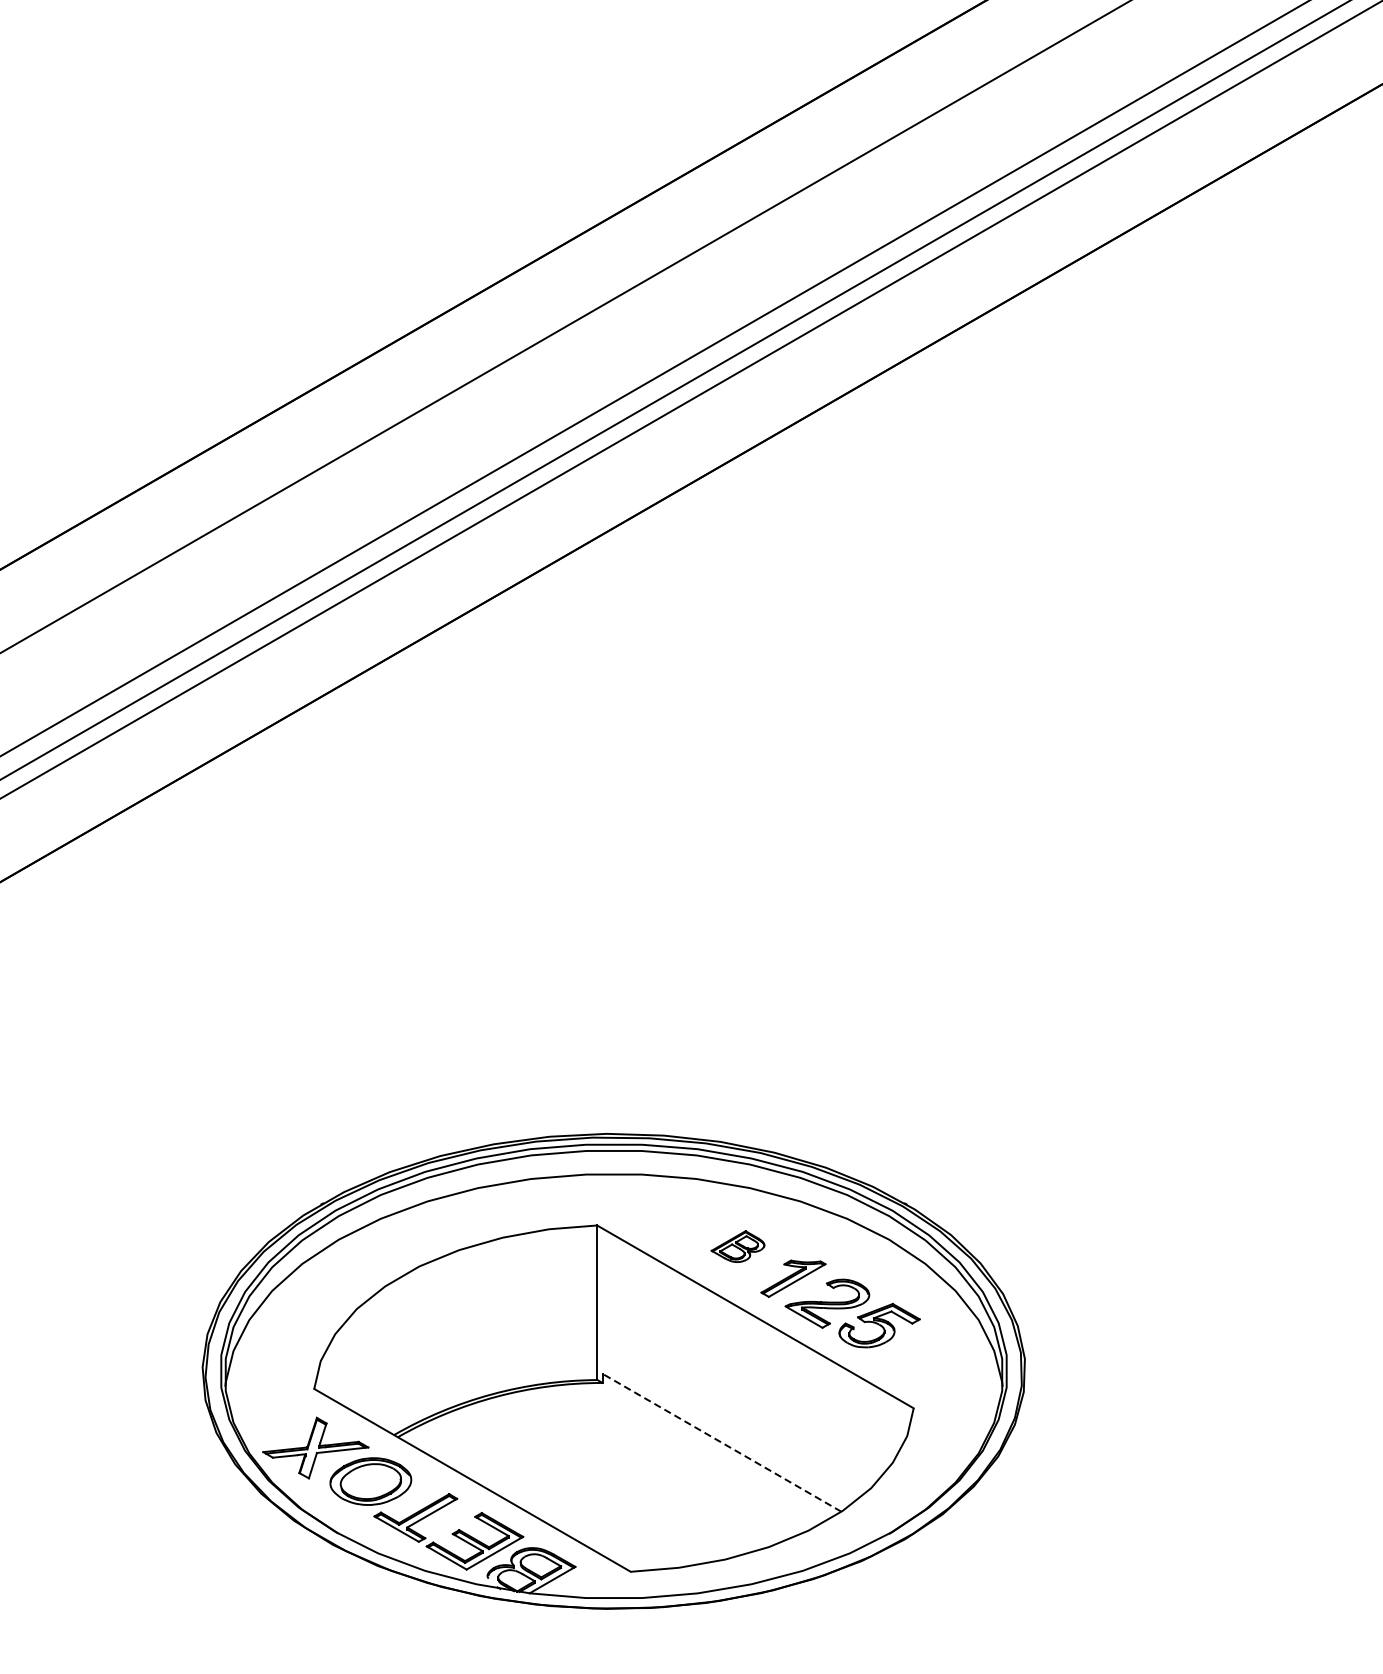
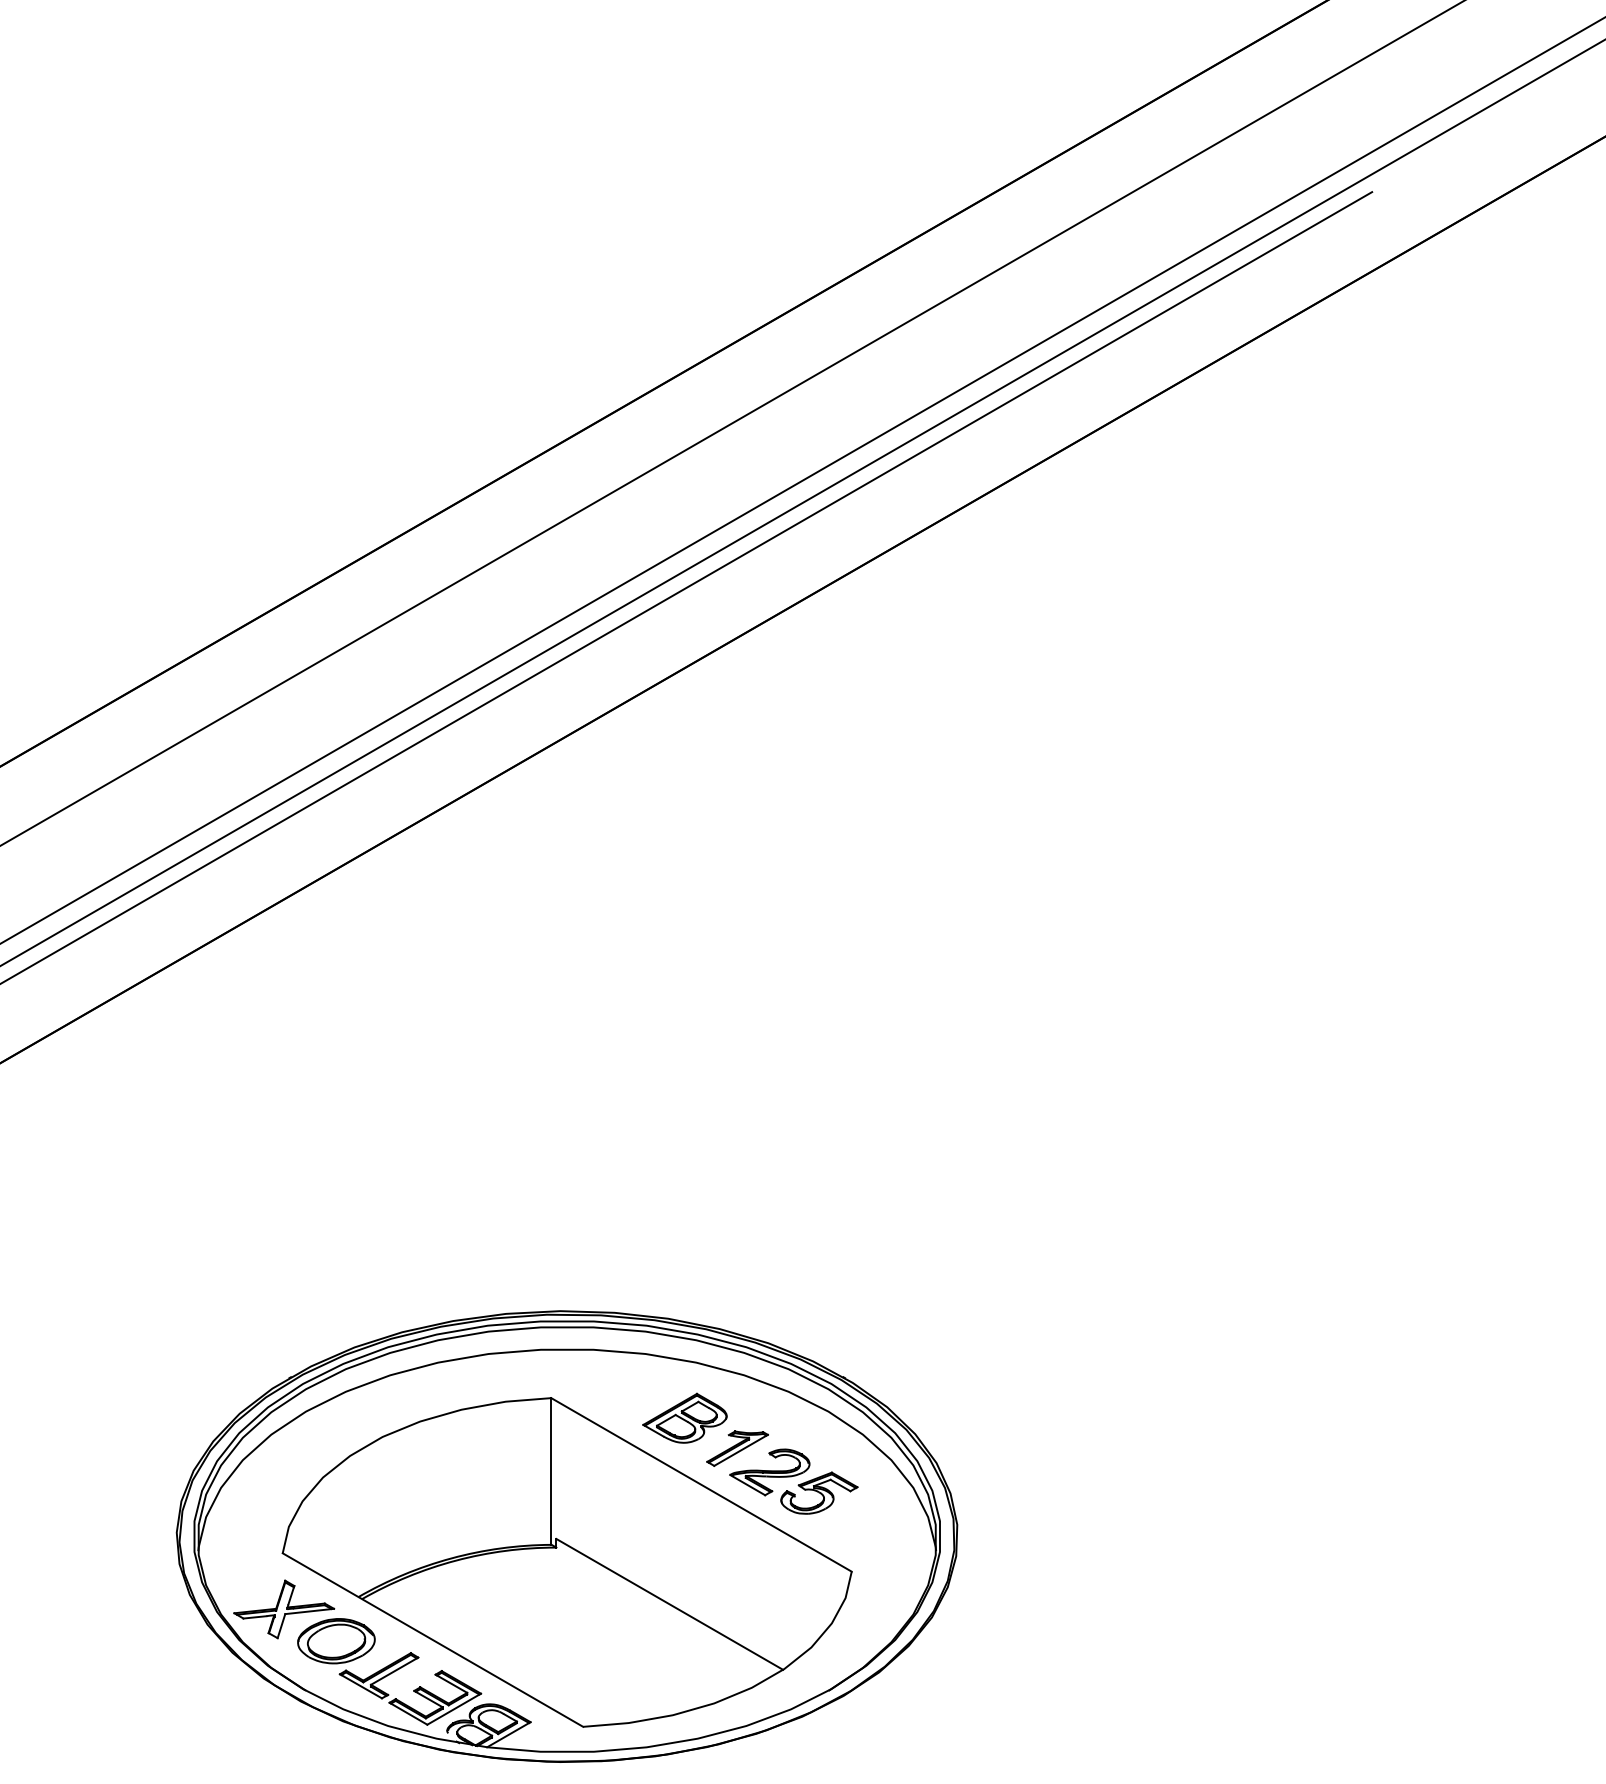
part: (737, 1245) -> (684, 1417), size x1.67
line: (721, 1442) -> (669, 1604), dashed -> solid

